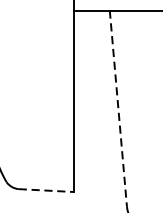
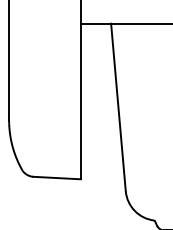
line: (118, 109) -> (118, 108), dashed -> solid
line: (46, 191) -> (56, 178), dashed -> solid

